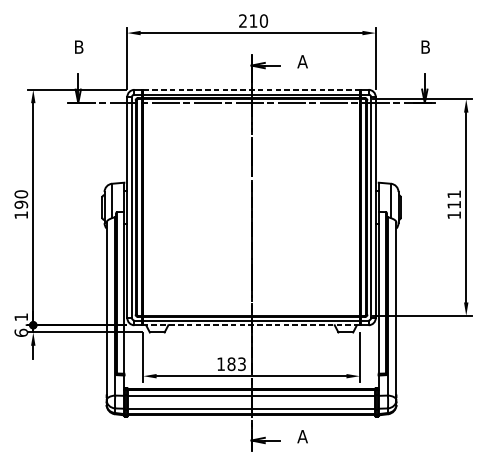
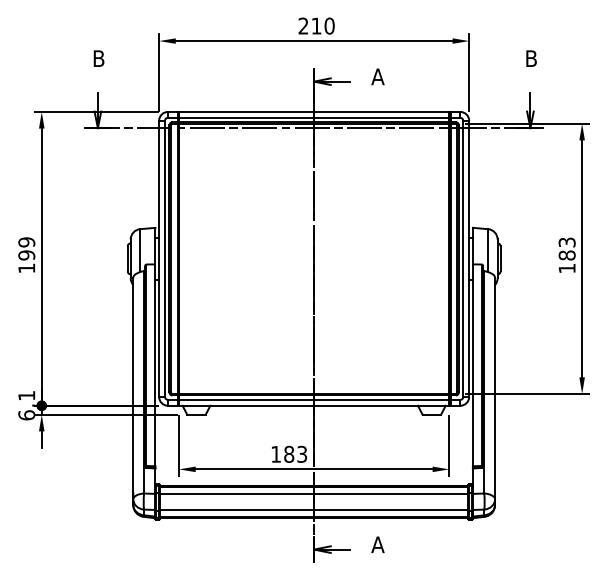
line: (251, 89) -> (314, 111), dashed -> solid
text: (21, 194) -> (26, 242), 190 -> 199
text: (453, 199) -> (566, 248), 111 -> 183
line: (251, 325) -> (313, 405), dashed -> solid

